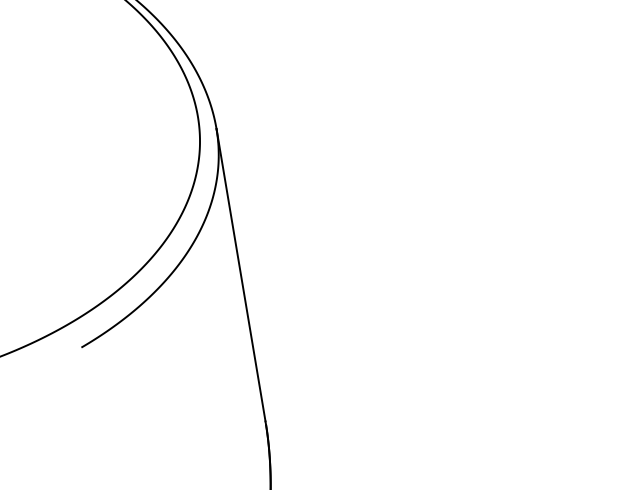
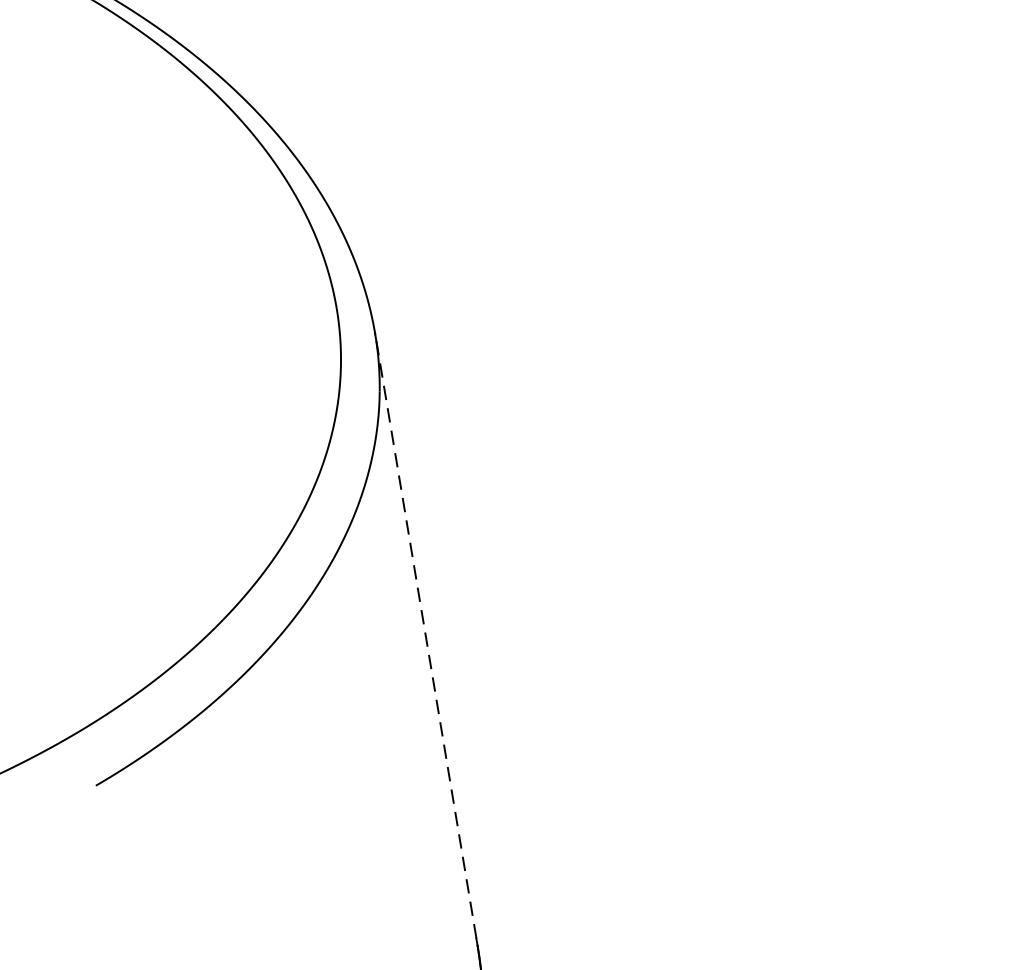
line: (240, 274) -> (424, 634), solid -> dashed

